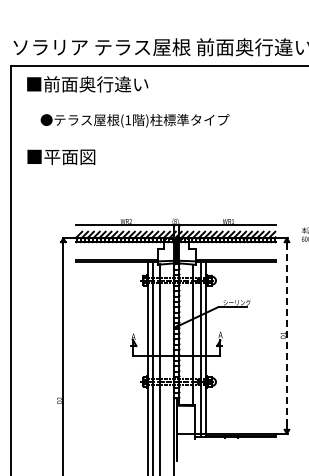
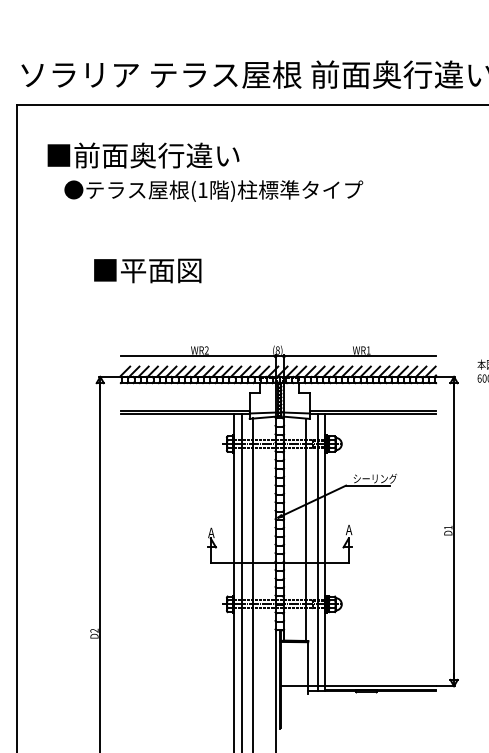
text: (87, 84) -> (143, 155), moved
text: (61, 156) -> (147, 269), moved
line: (286, 336) -> (453, 532), dashed -> solid

